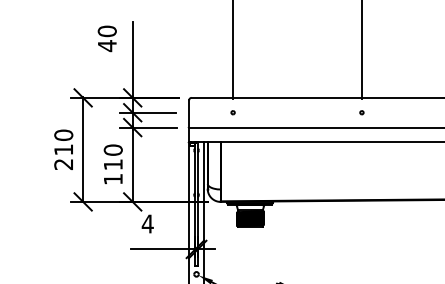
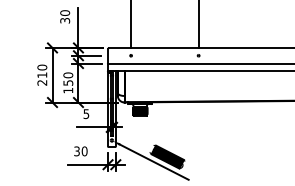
text: (107, 45) -> (65, 20), 40 -> 30
text: (113, 163) -> (68, 82), 110 -> 150
text: (148, 224) -> (86, 114), 4 -> 5

